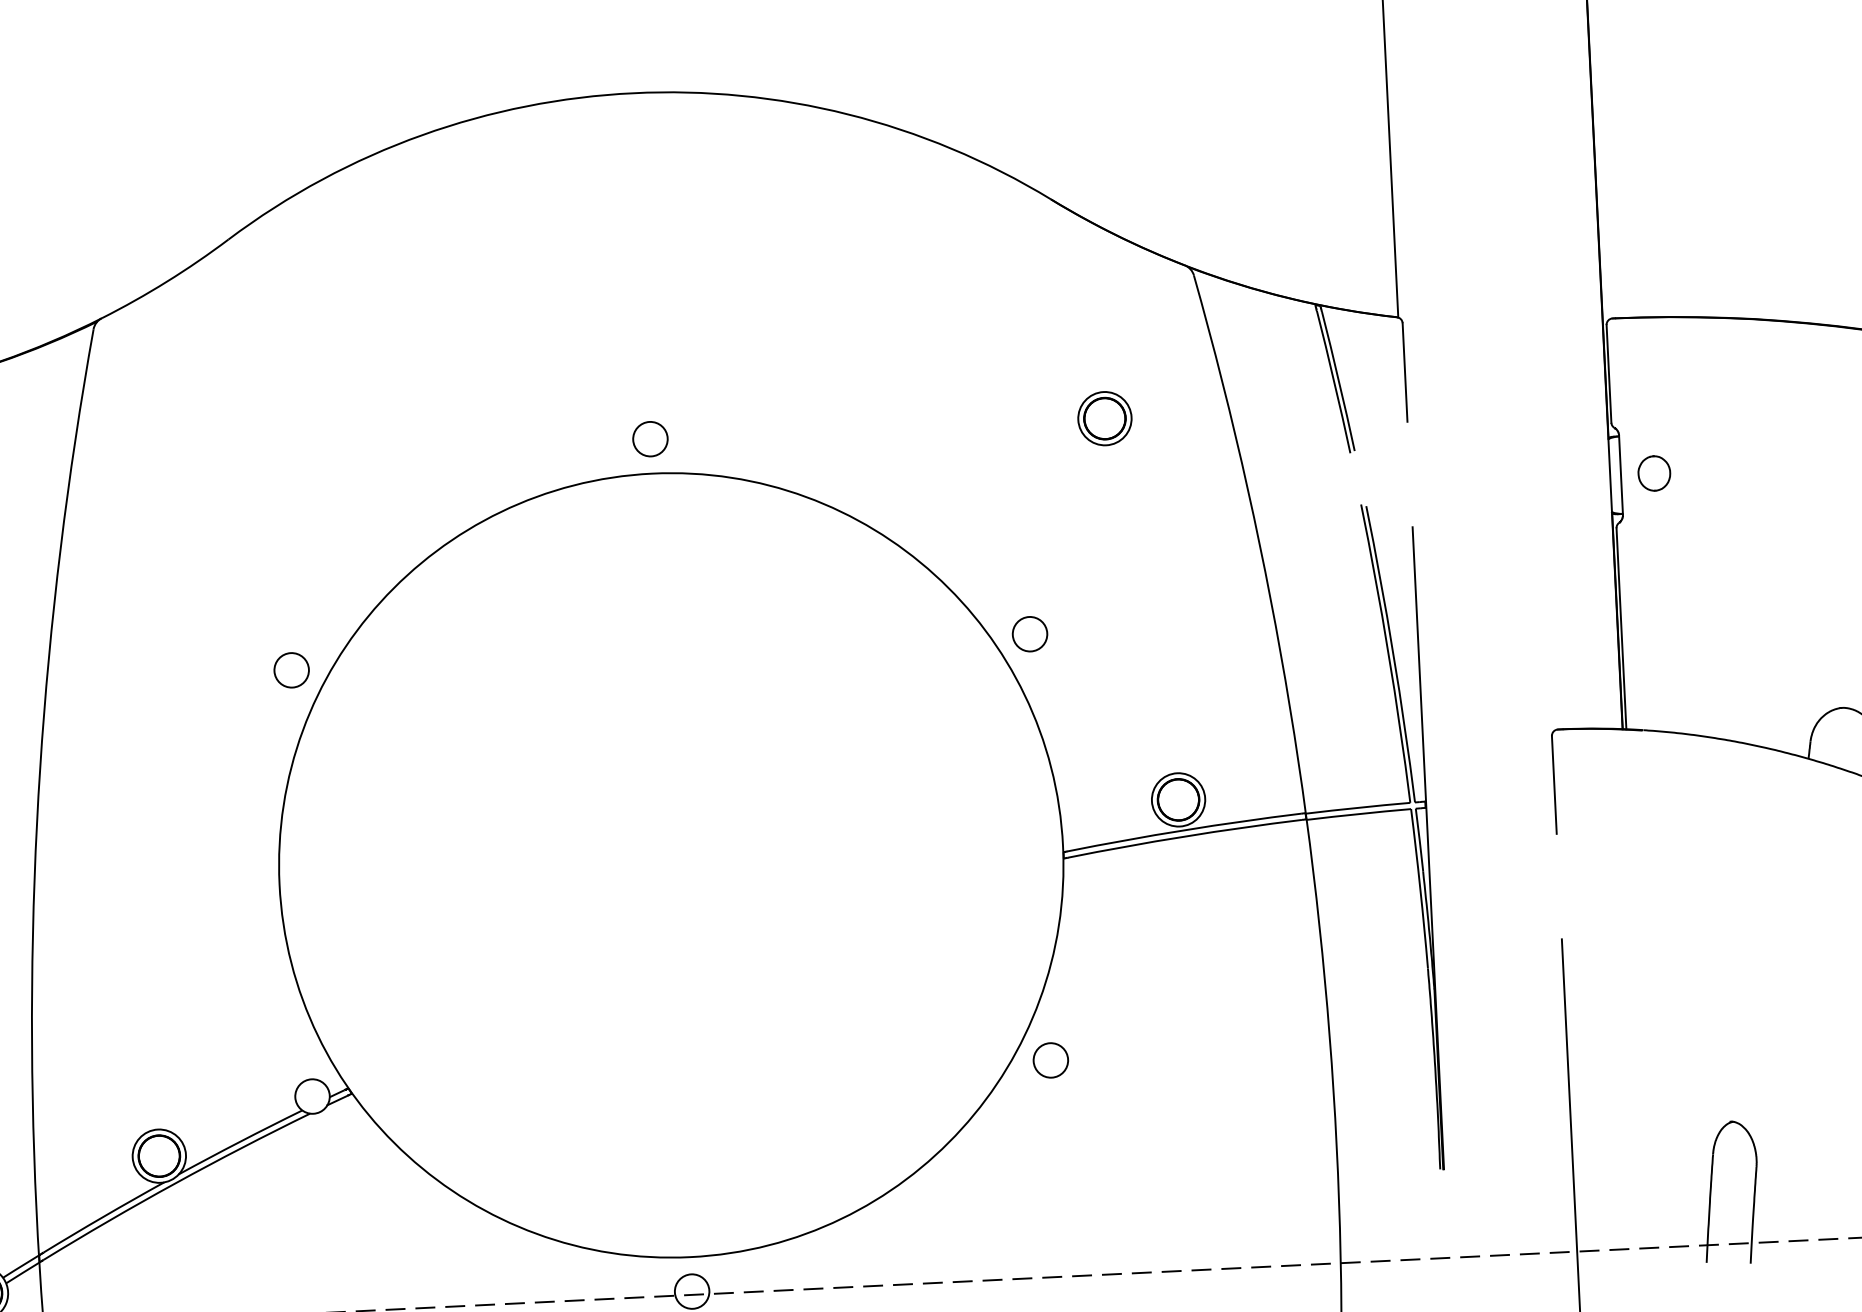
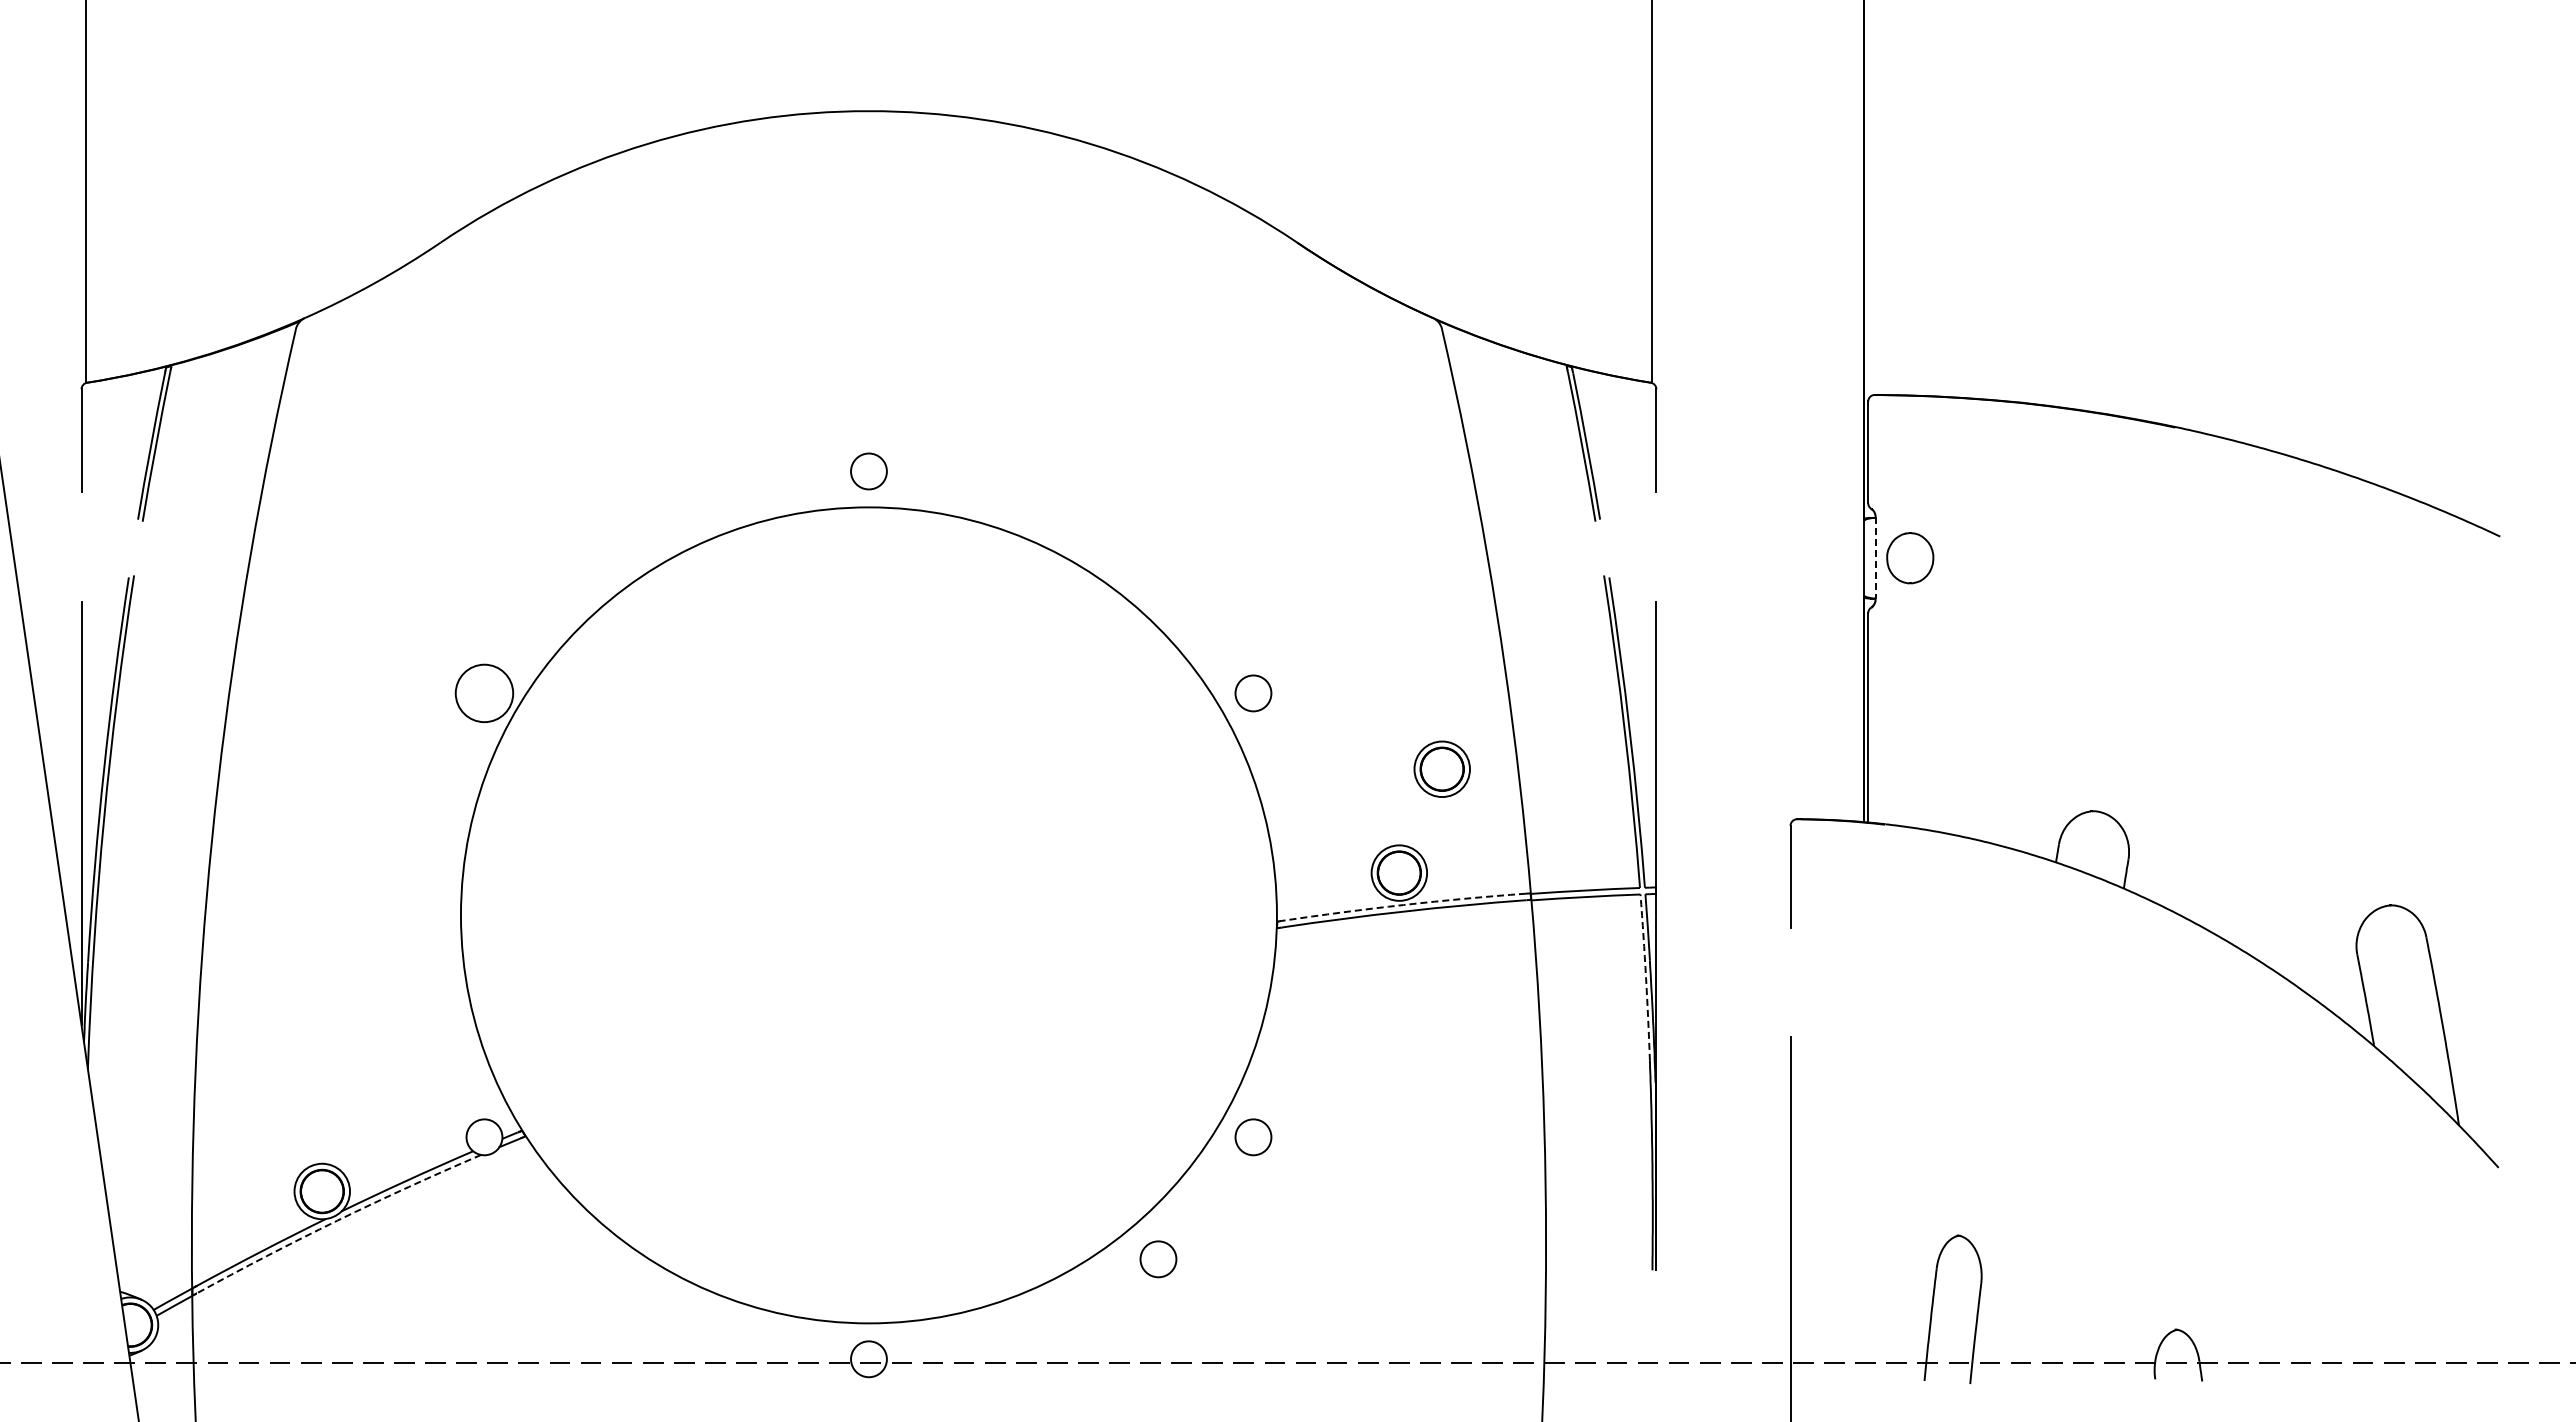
part: (1104, 417) -> (1441, 768), moved
part: (1654, 472) -> (1910, 557), size x1.4
line: (1620, 475) -> (1875, 558), solid -> dashed
circle: (291, 670) -> (484, 693), size x1.6
arc: (1184, 830) -> (1403, 905), solid -> dashed
arc: (1420, 888) -> (1646, 977), solid -> dashed
circle: (965, 1182) -> (1158, 1259), added
arc: (175, 1183) -> (337, 1220), solid -> dashed

